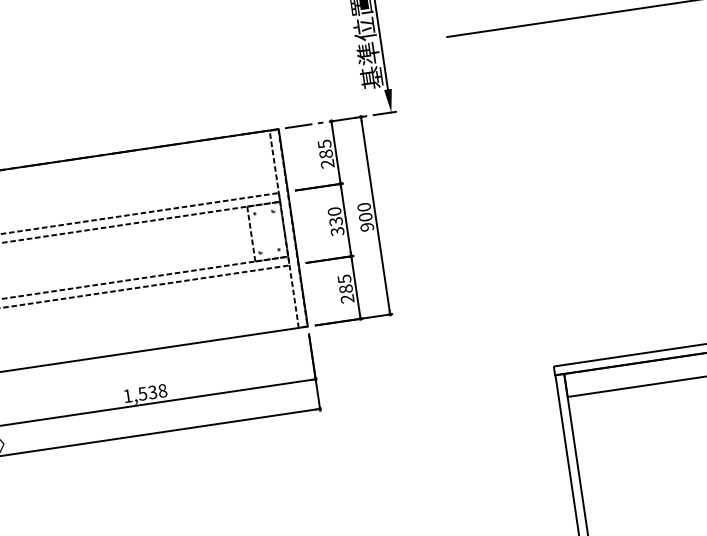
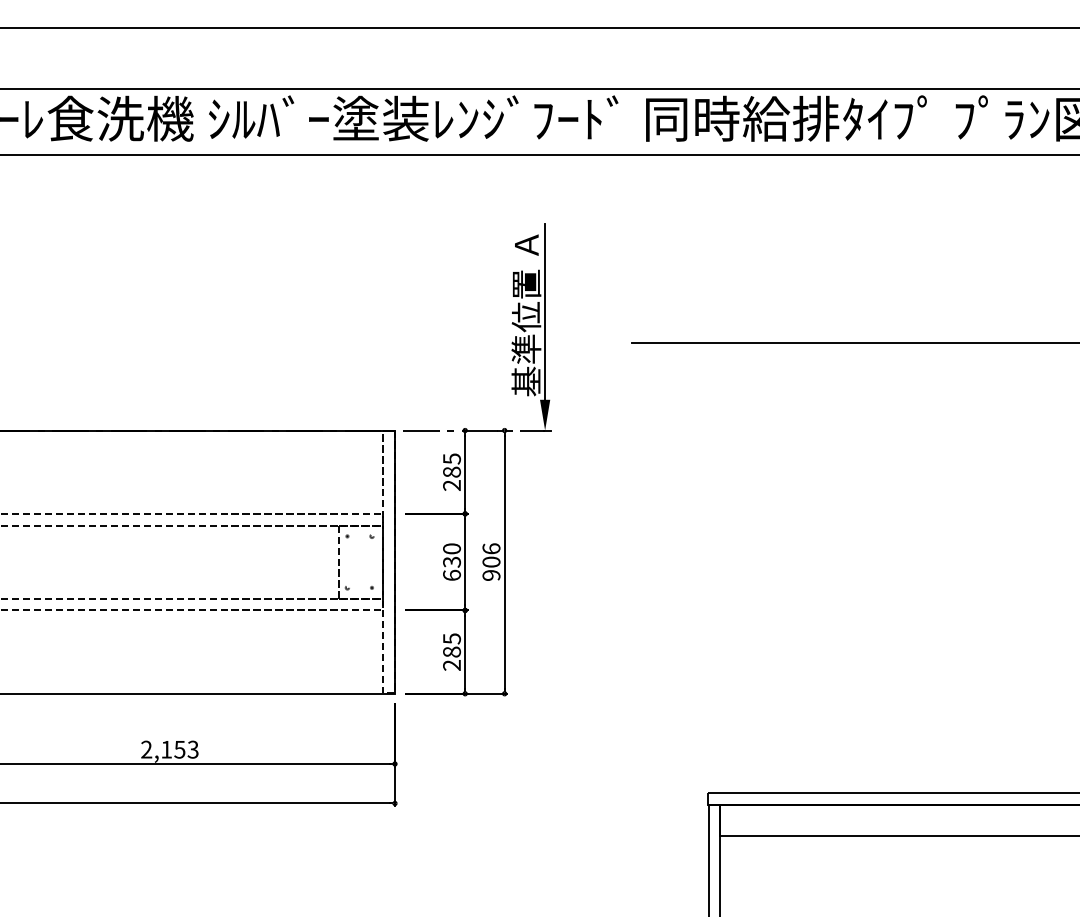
text: (364, 206) -> (491, 548), 900 -> 906
text: (337, 231) -> (451, 575), 330 -> 630
text: (144, 393) -> (169, 749), 1,538 -> 2,153

